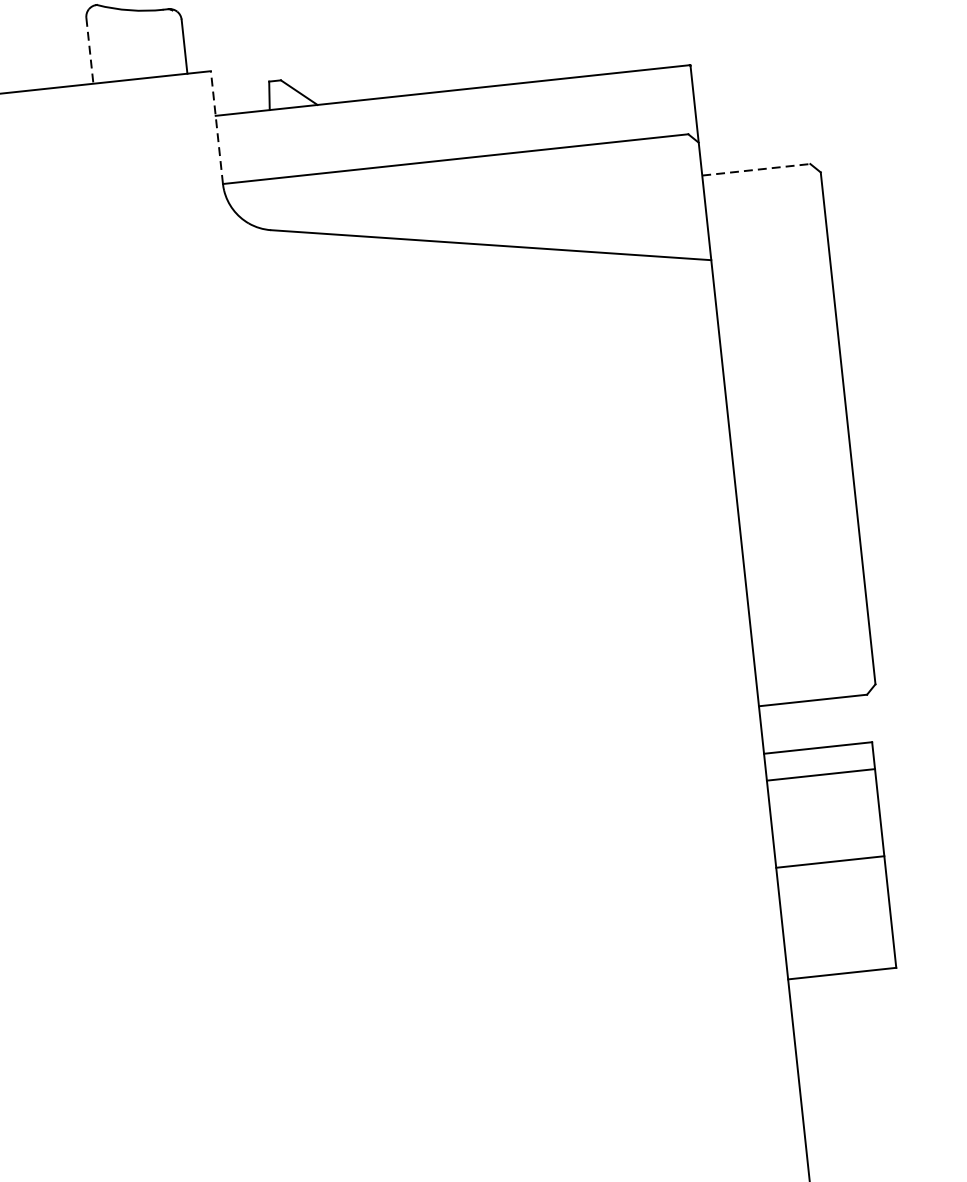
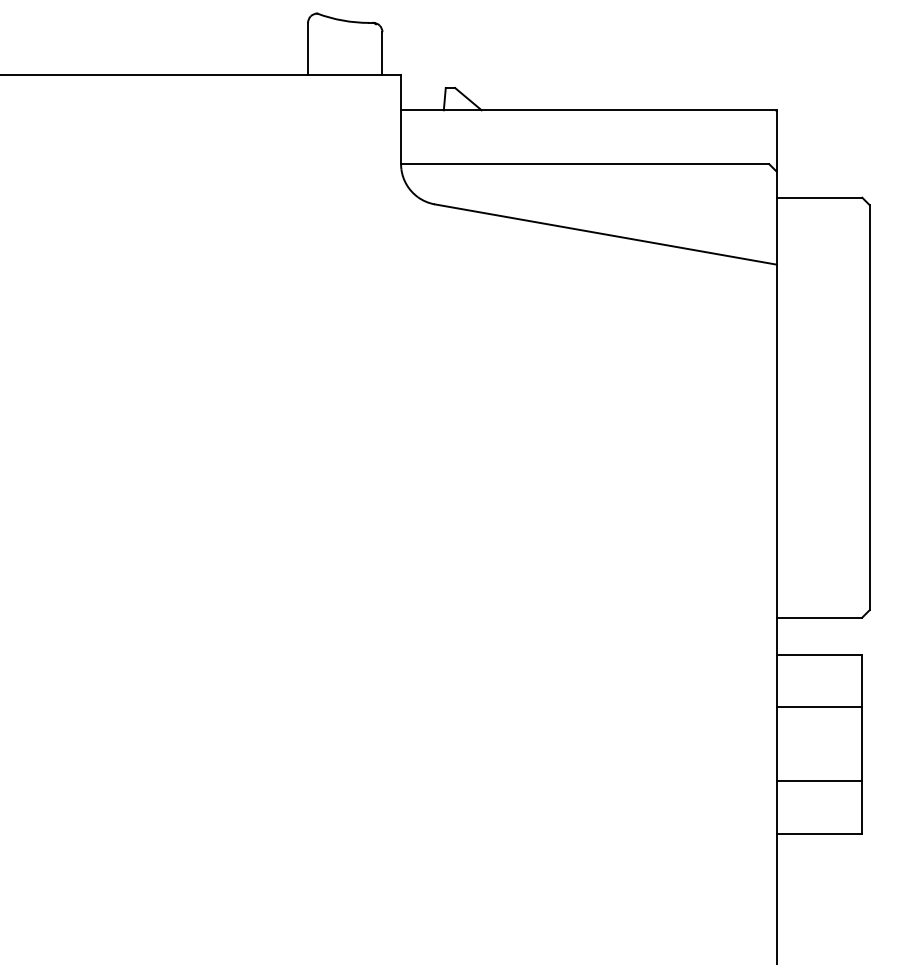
line: (90, 51) -> (308, 49), dashed -> solid
line: (217, 127) -> (401, 119), dashed -> solid
line: (756, 169) -> (819, 197), dashed -> solid
line: (820, 774) -> (819, 707), moved
line: (830, 862) -> (819, 781), moved

